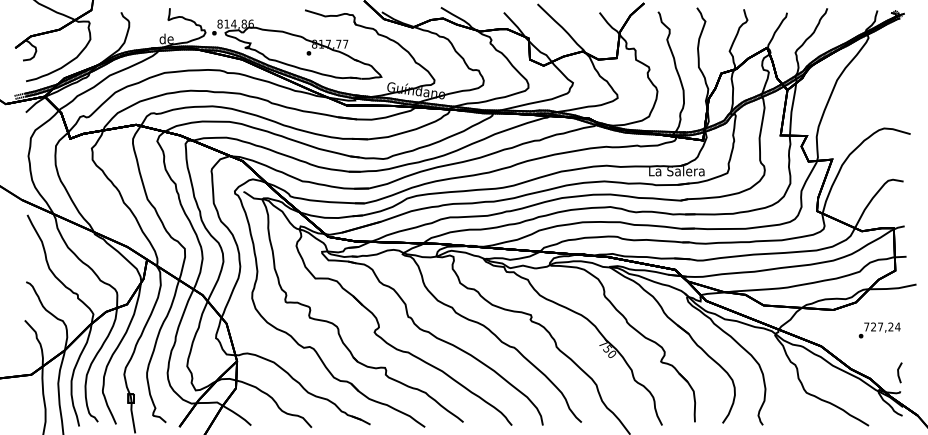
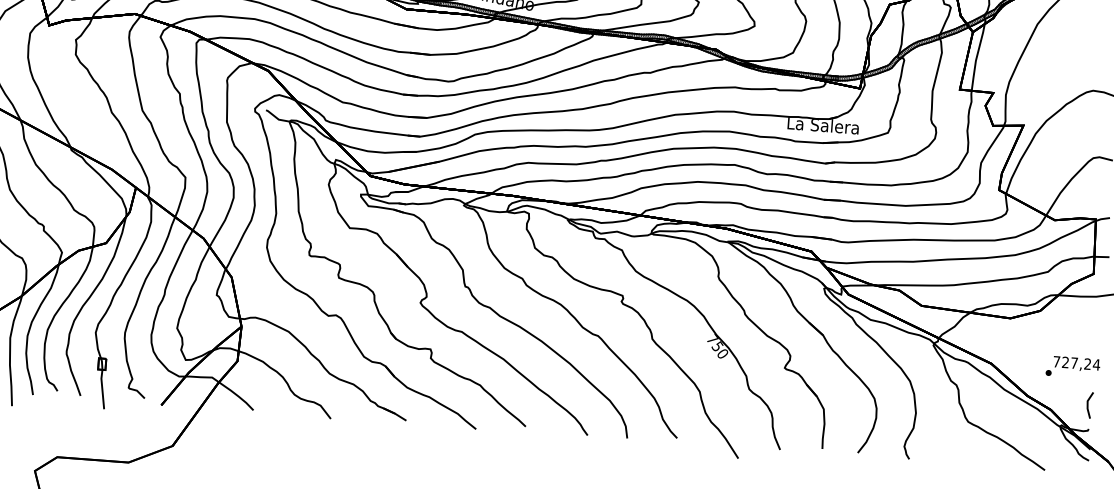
text: (879, 330) -> (1072, 367), moved

